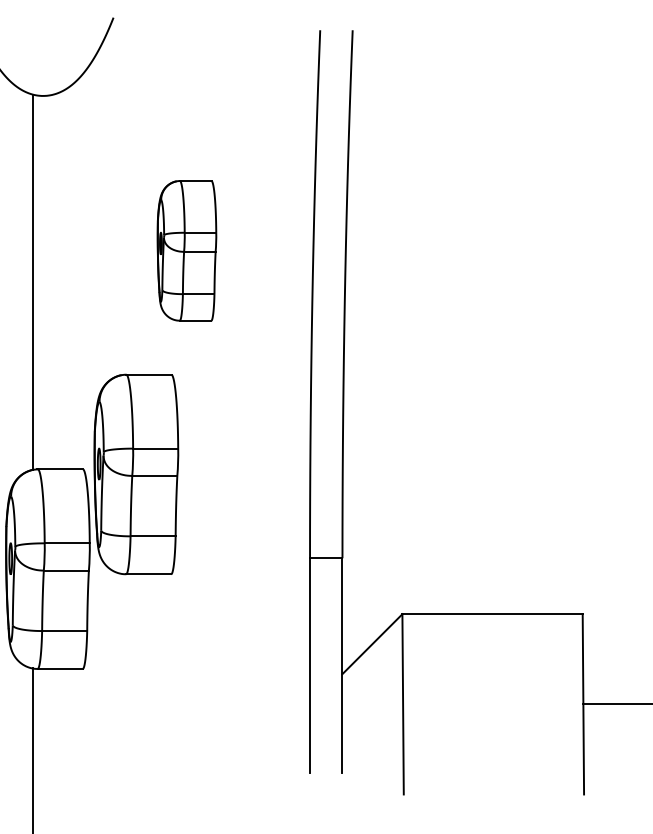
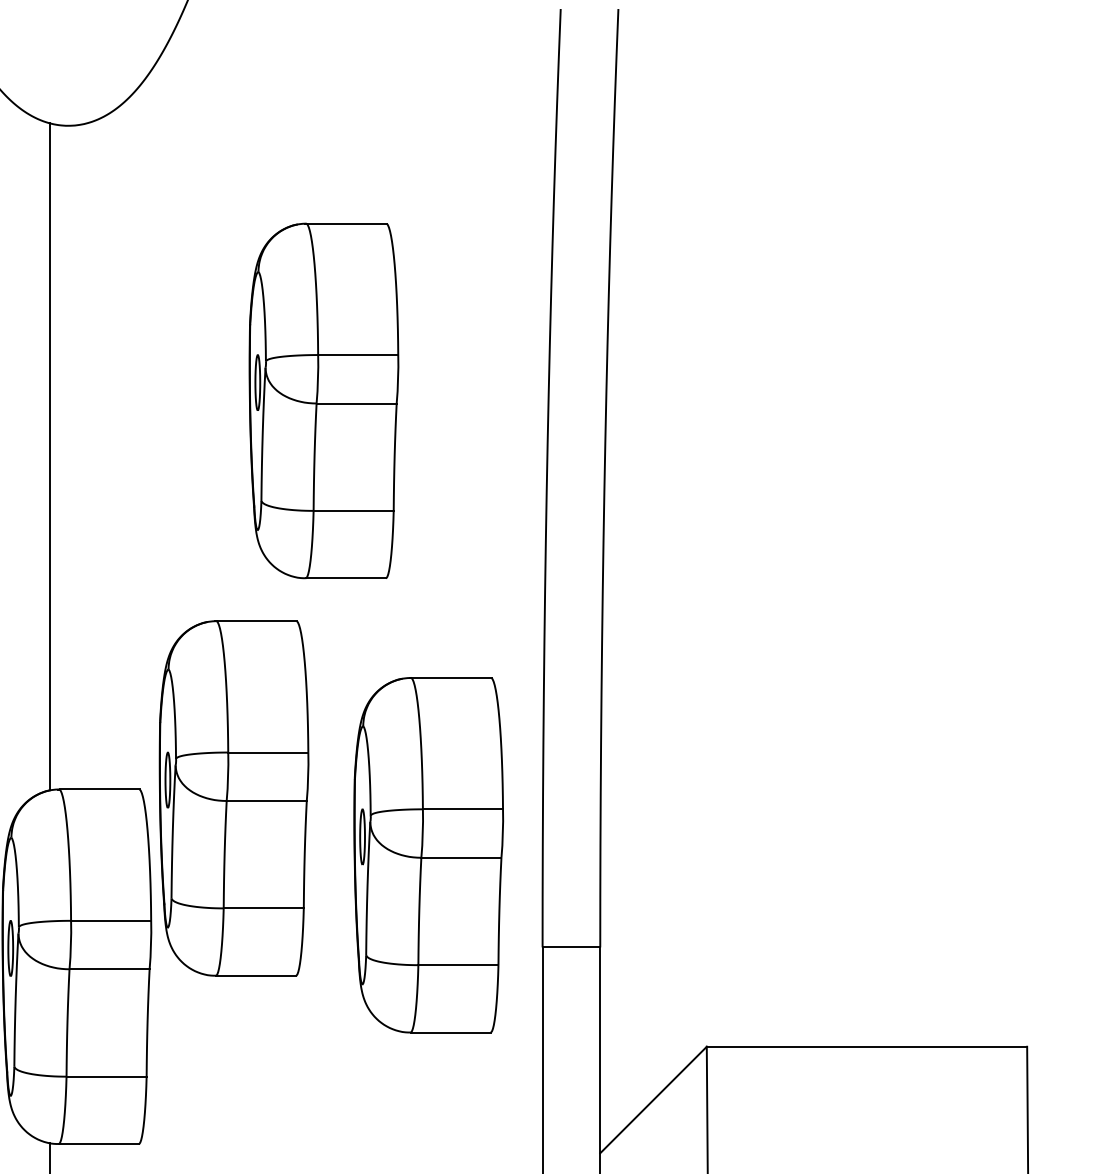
part: (186, 250) -> (323, 400), size x1.43
part: (245, 506) -> (427, 855), added

